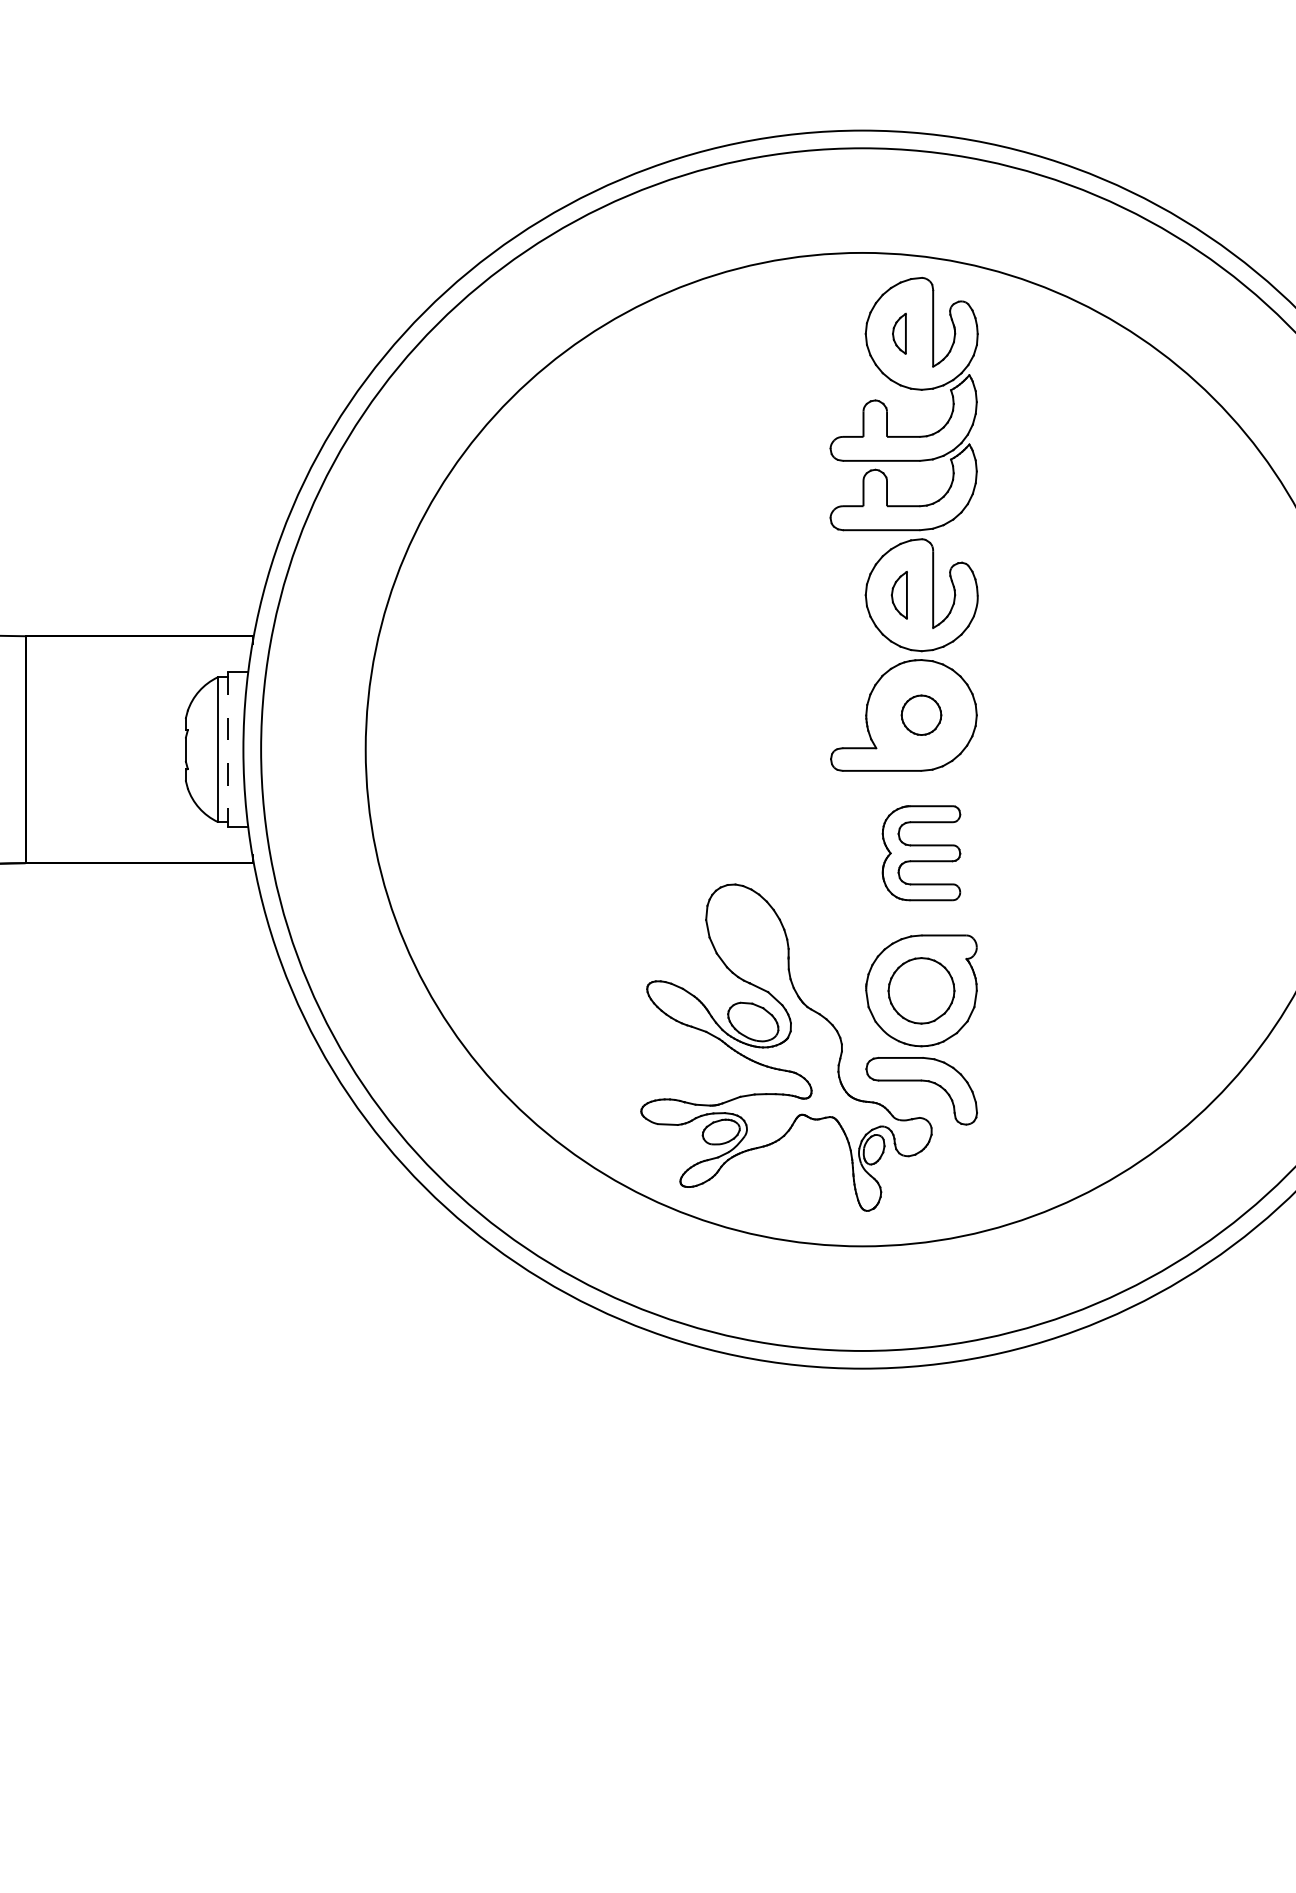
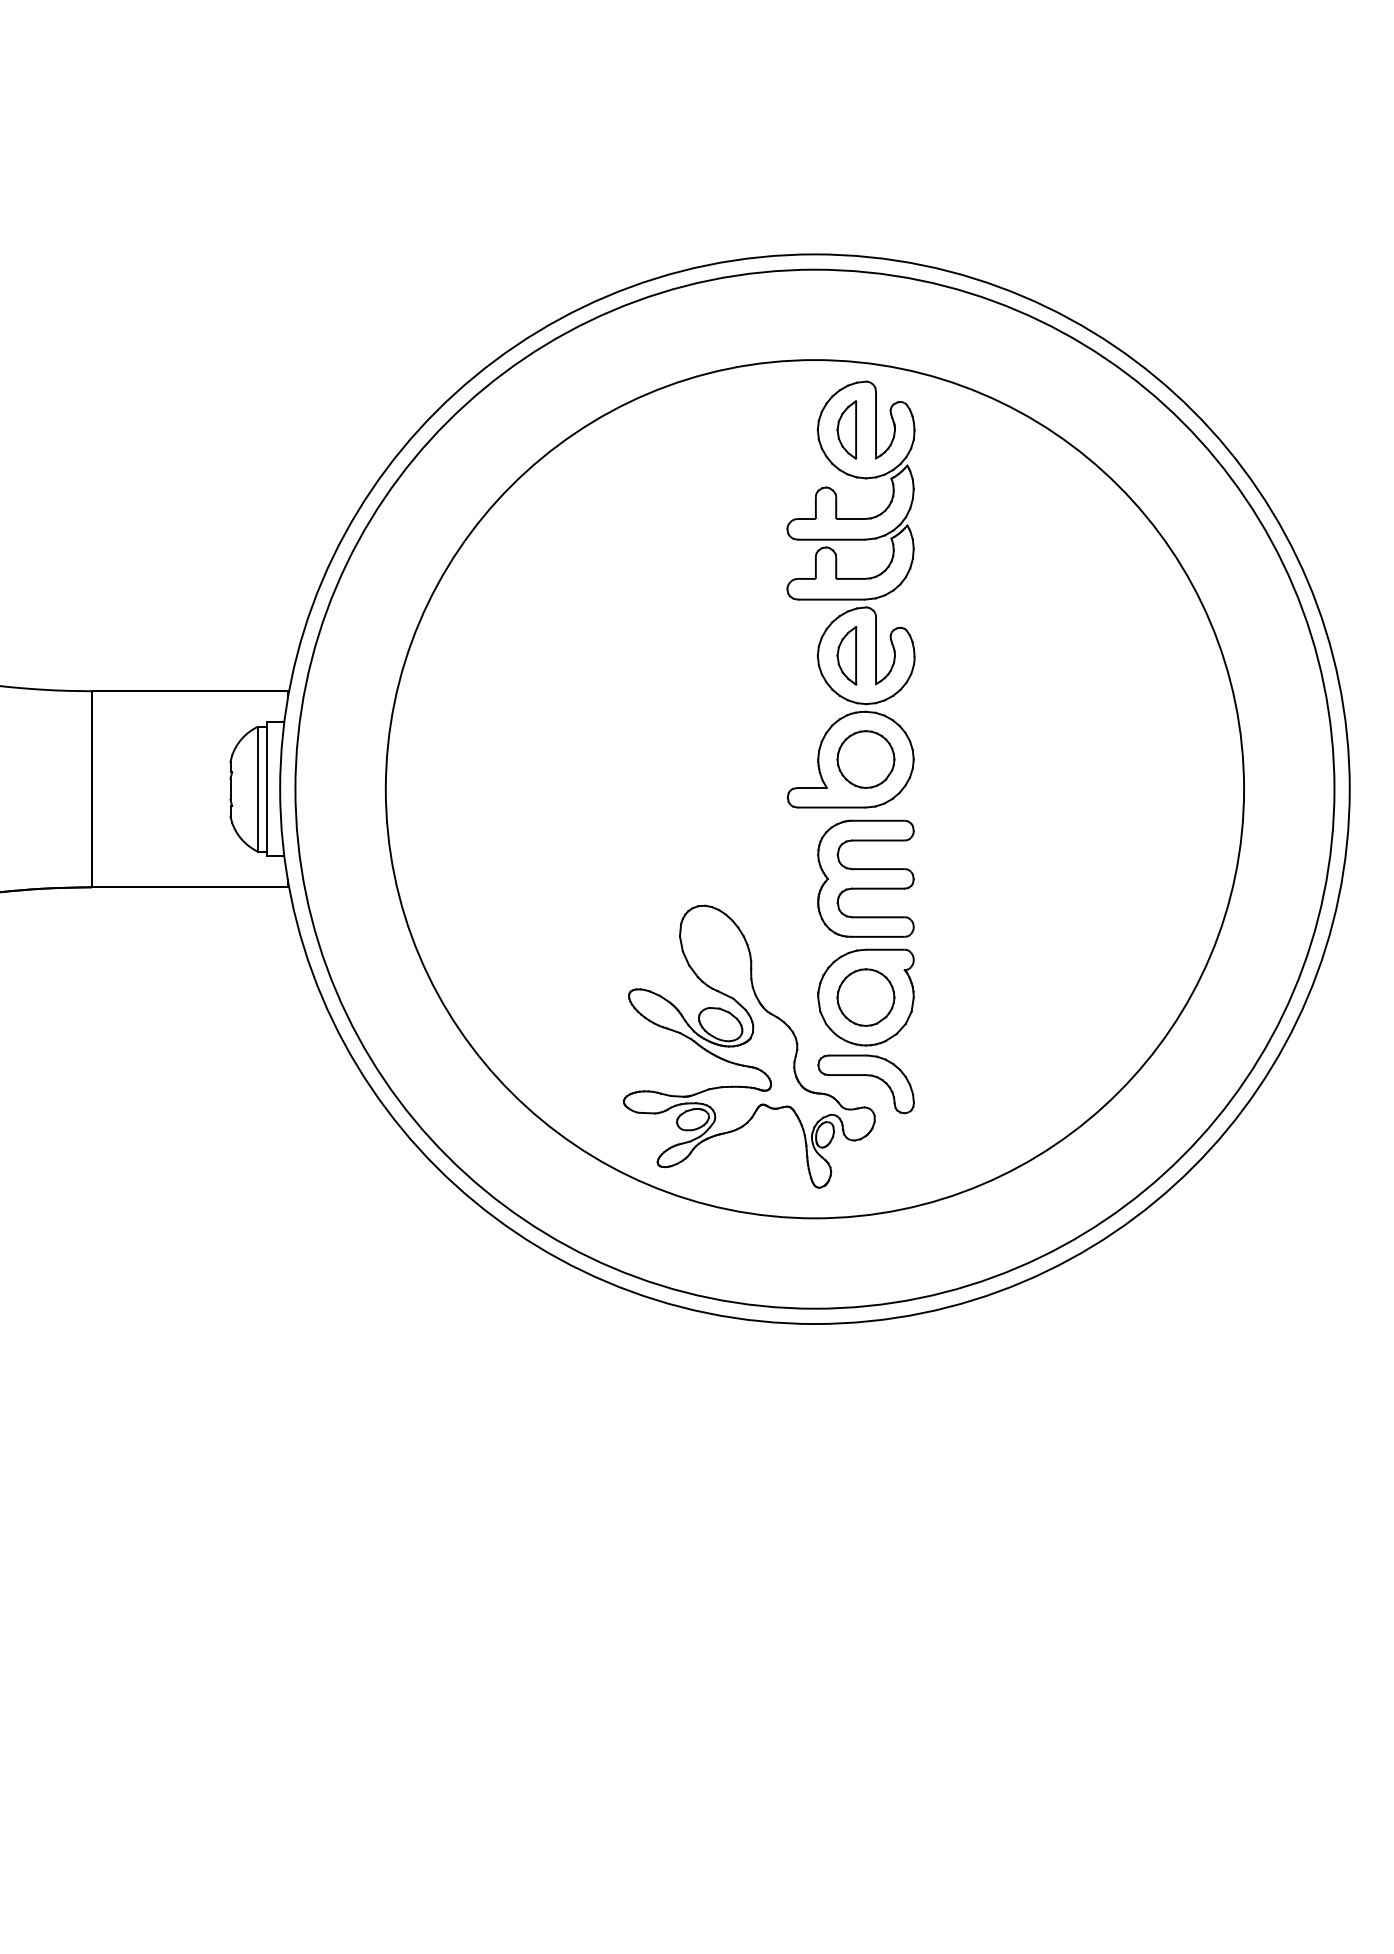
part: (898, 333) -> (846, 429), size x1.67
part: (898, 594) -> (846, 655), size x1.43
part: (920, 715) -> (865, 759), size x1.67
line: (228, 749) -> (267, 789), dashed -> solid
part: (920, 852) -> (865, 878), size x1.43

